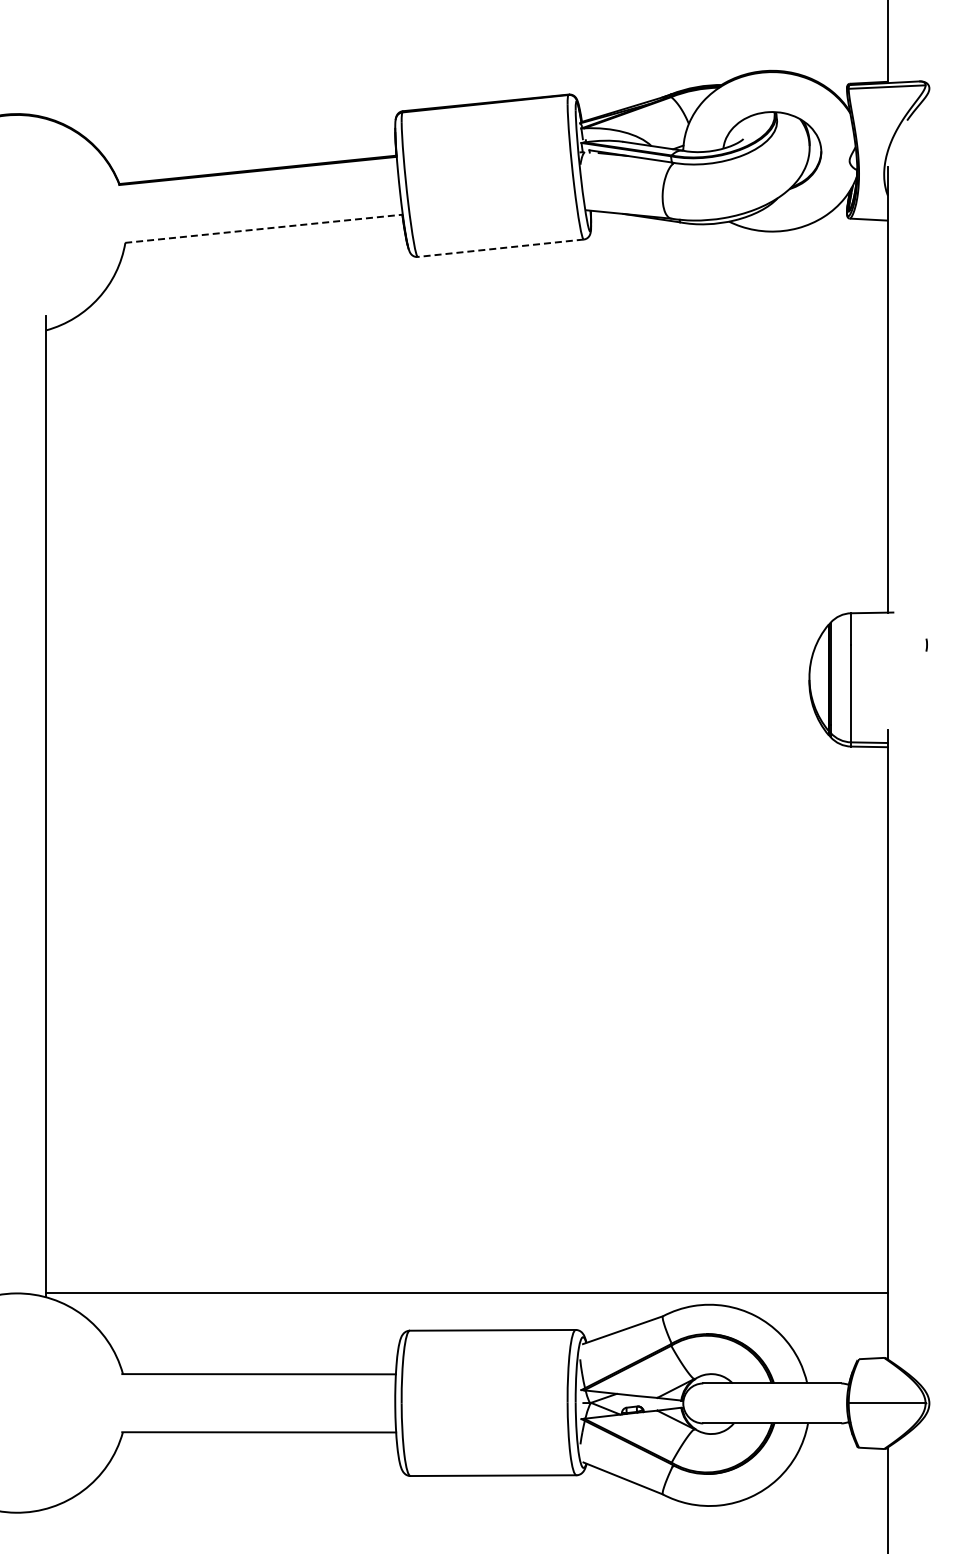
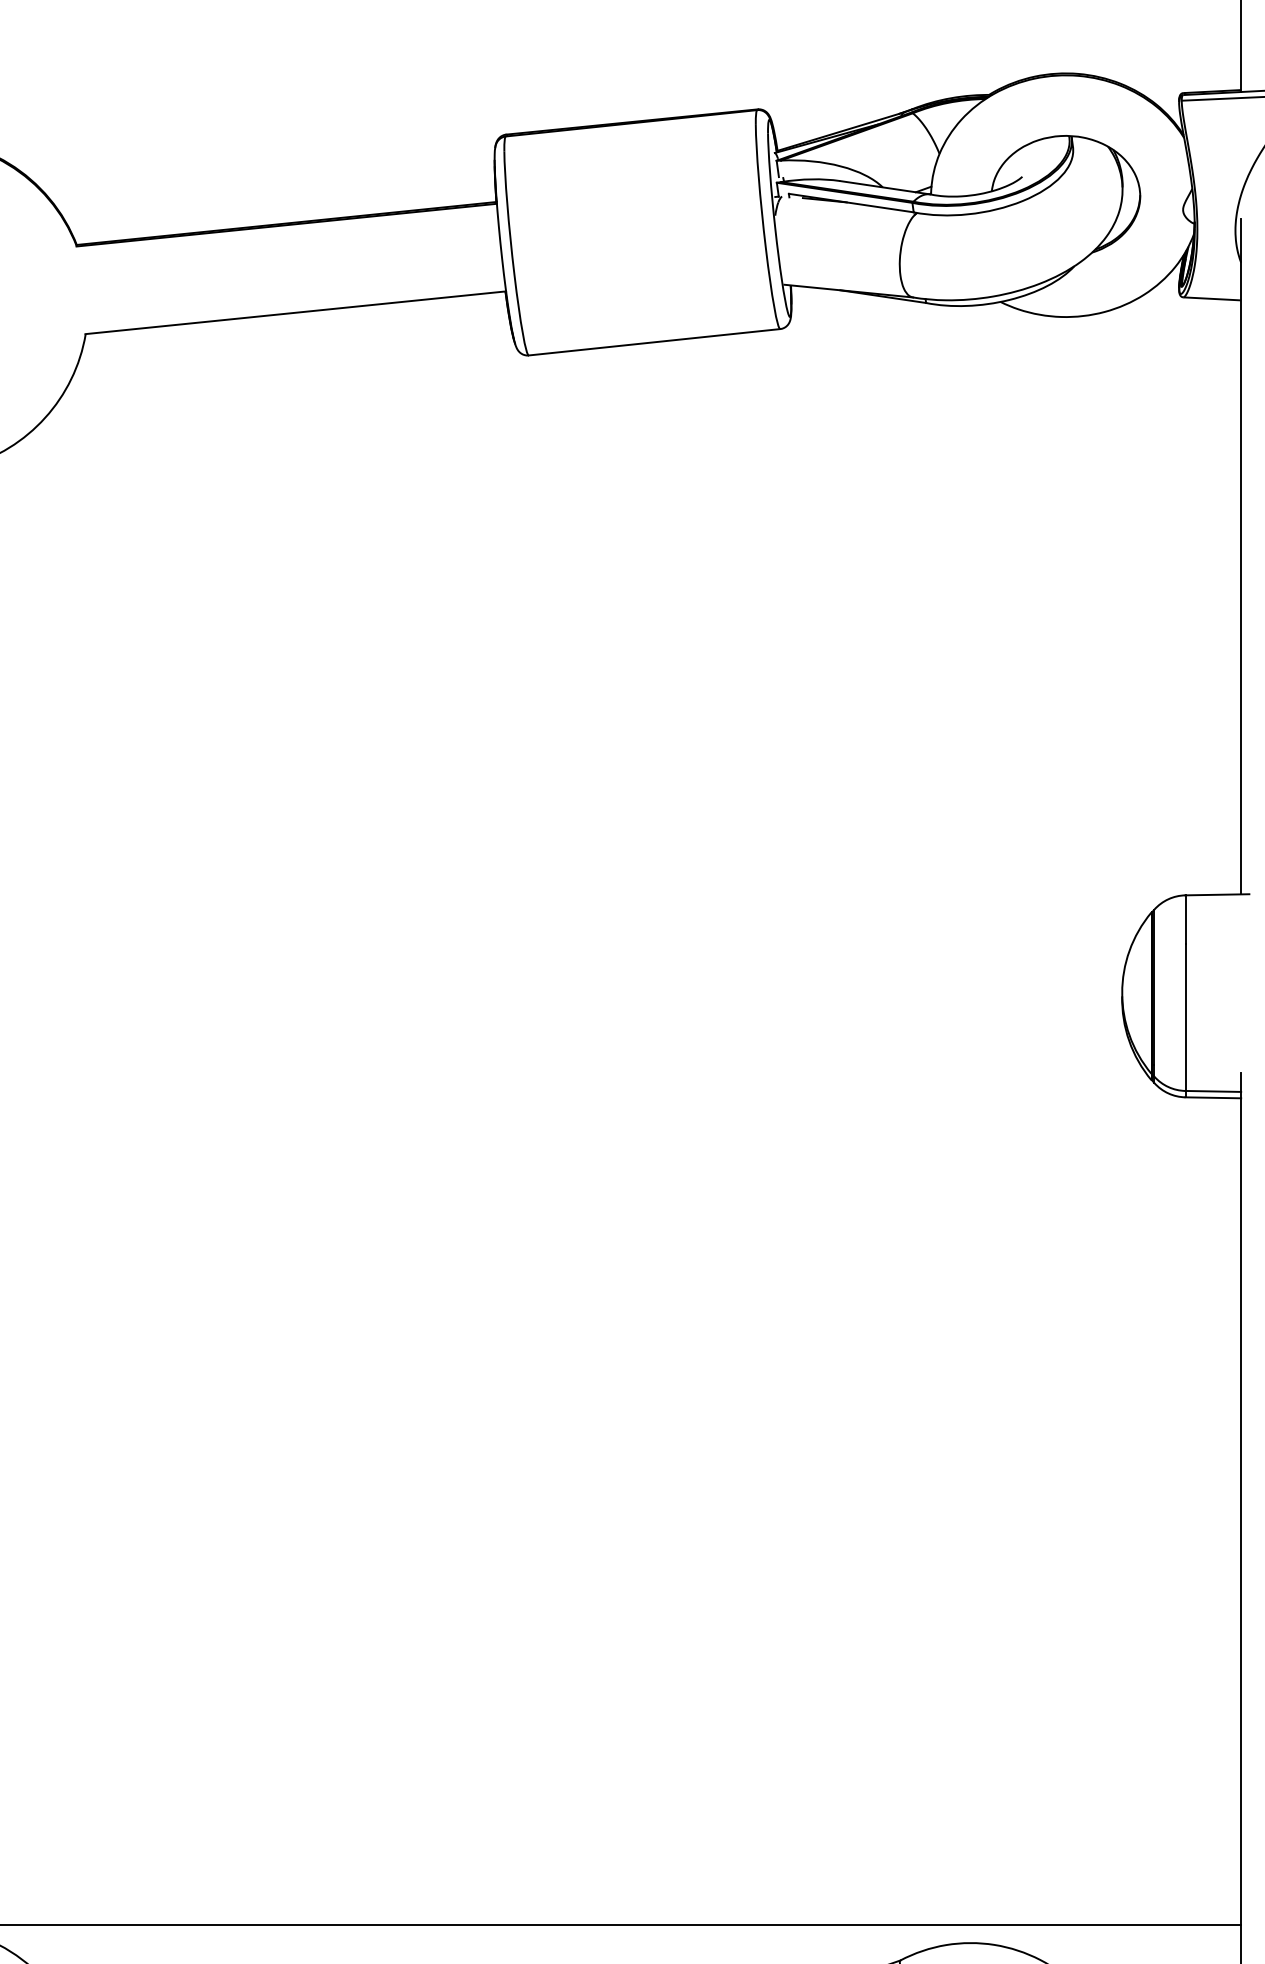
line: (264, 228) -> (296, 312), dashed -> solid
line: (500, 248) -> (654, 342), dashed -> solid

